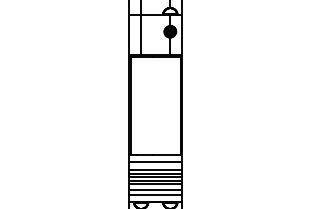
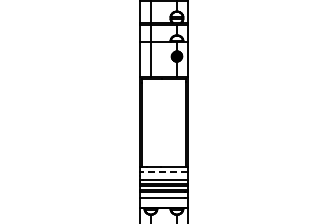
line: (156, 161) -> (164, 172), solid -> dashed
line: (155, 194) -> (163, 201), removed

